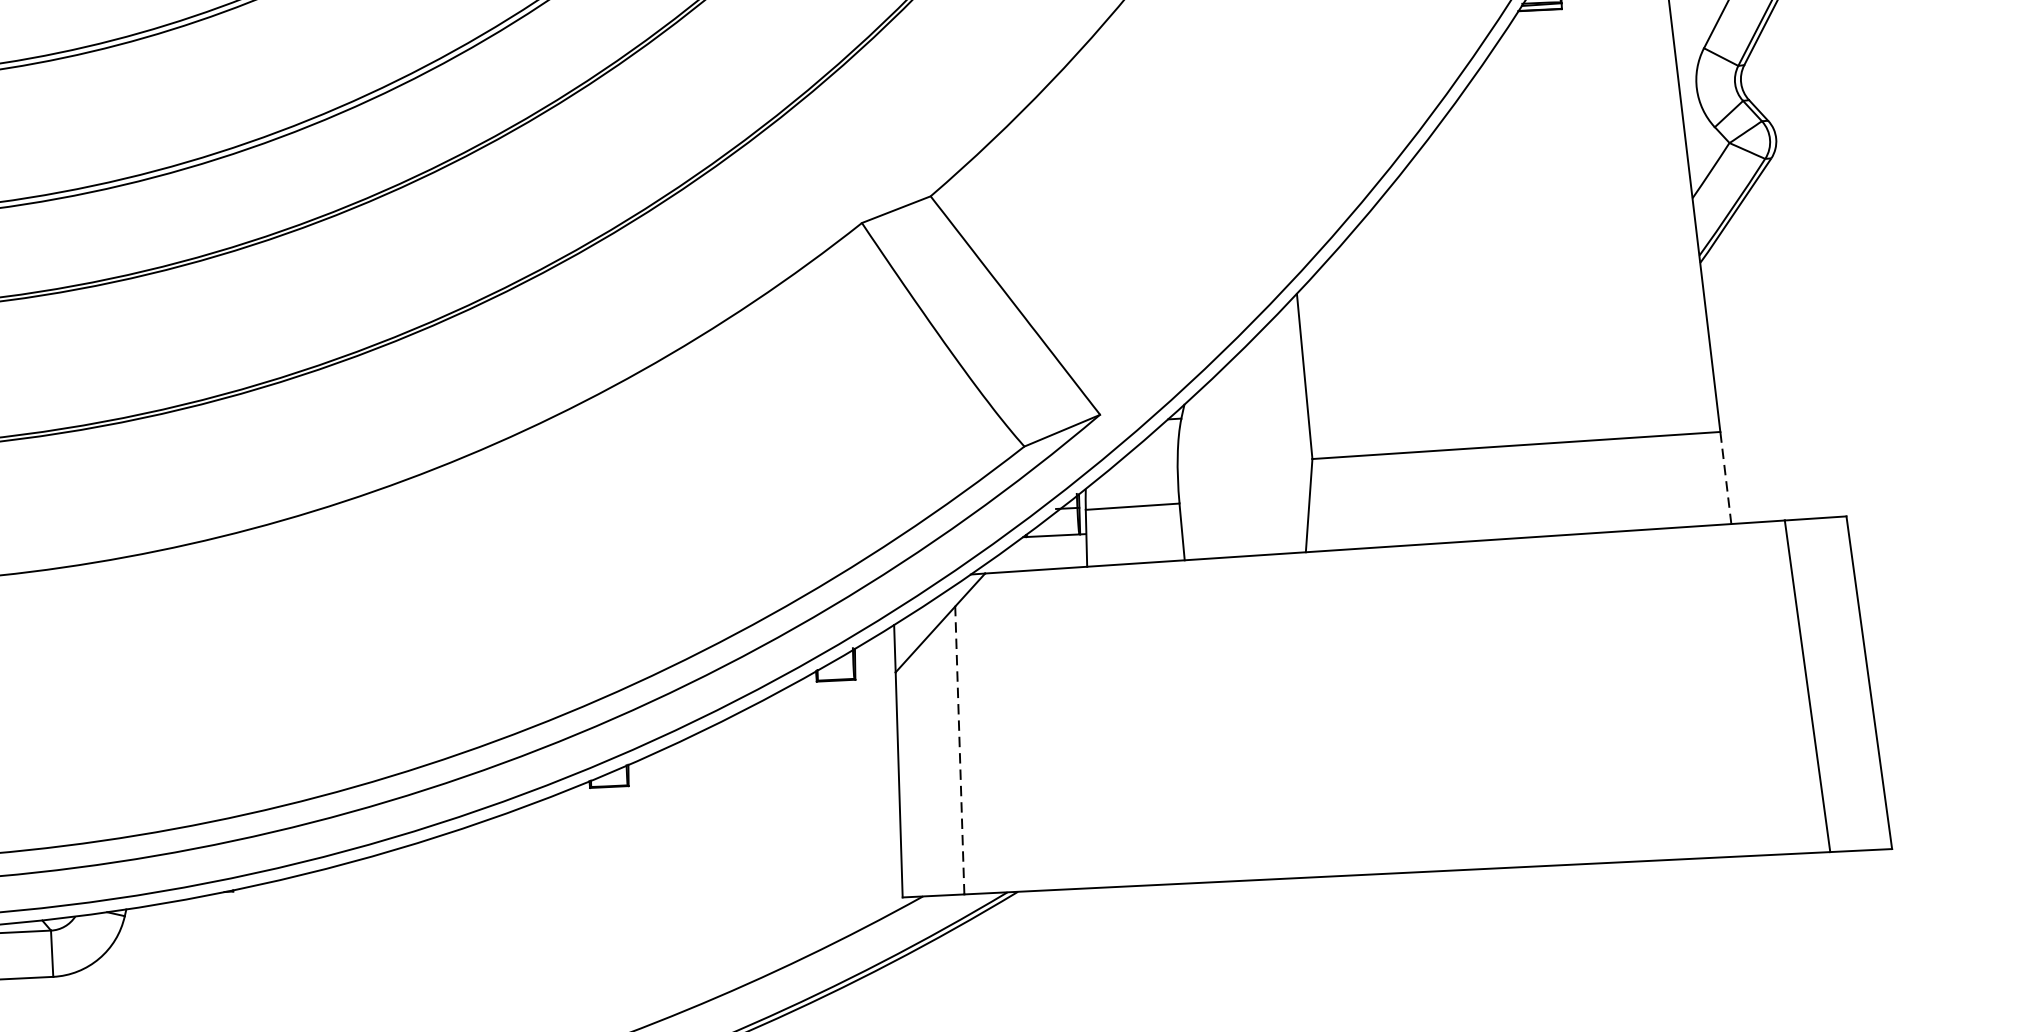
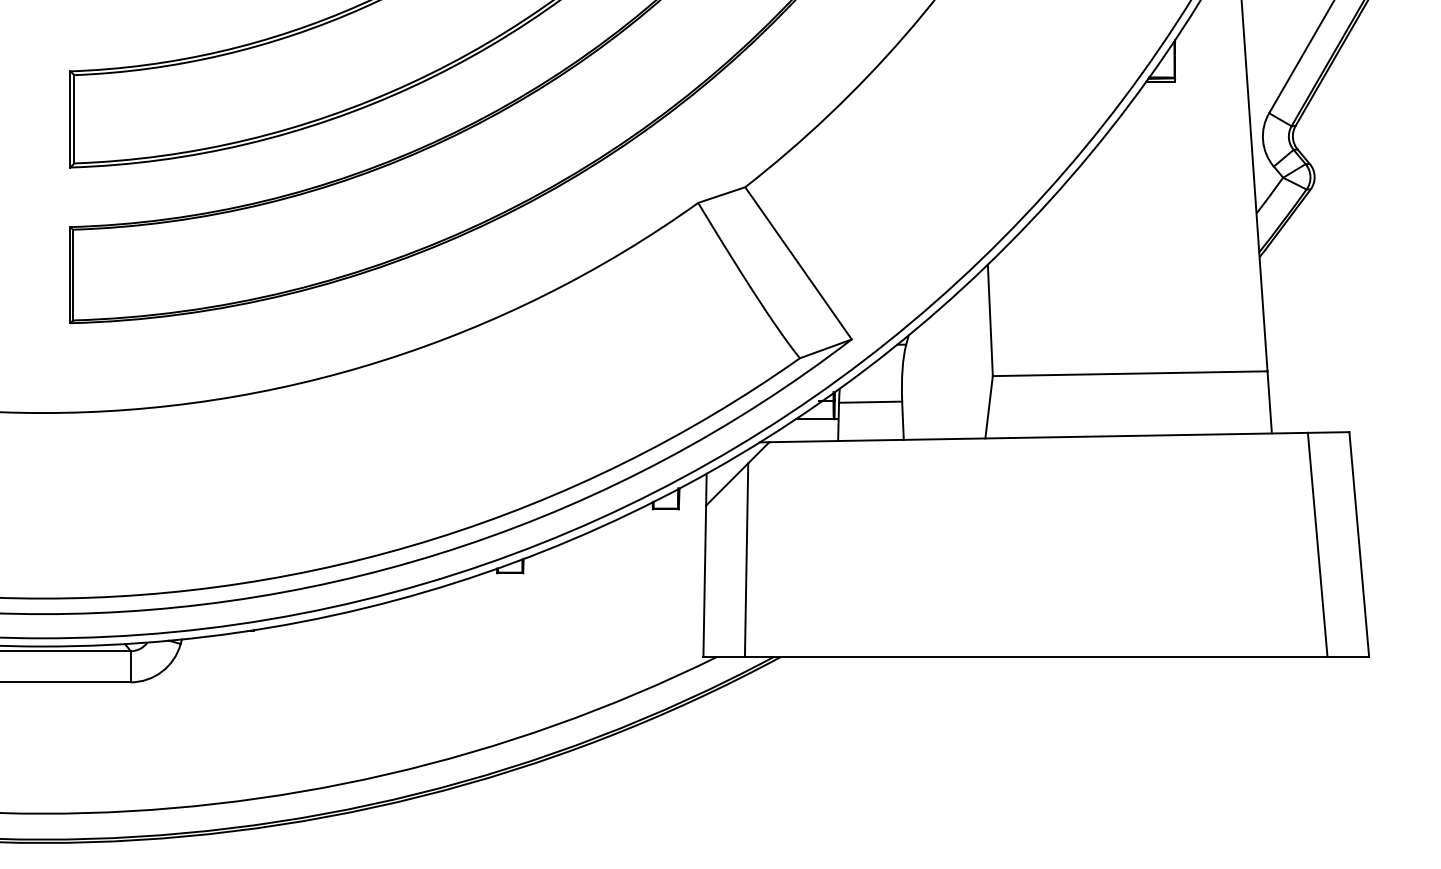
line: (1725, 476) -> (1269, 401), dashed -> solid
line: (959, 751) -> (746, 560), dashed -> solid

